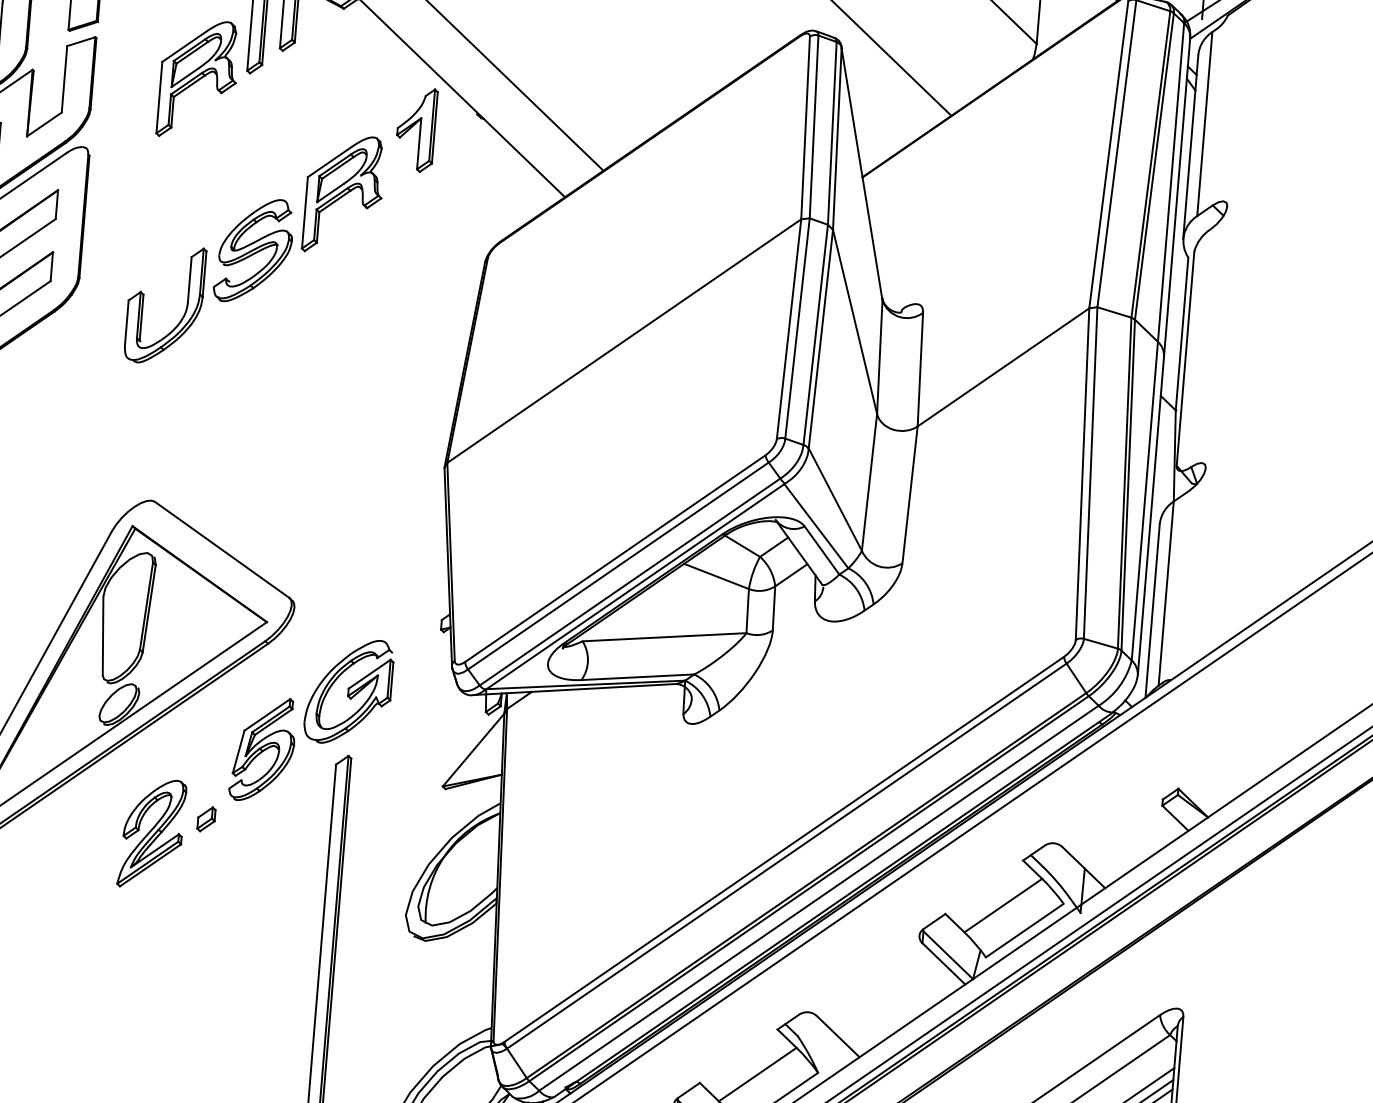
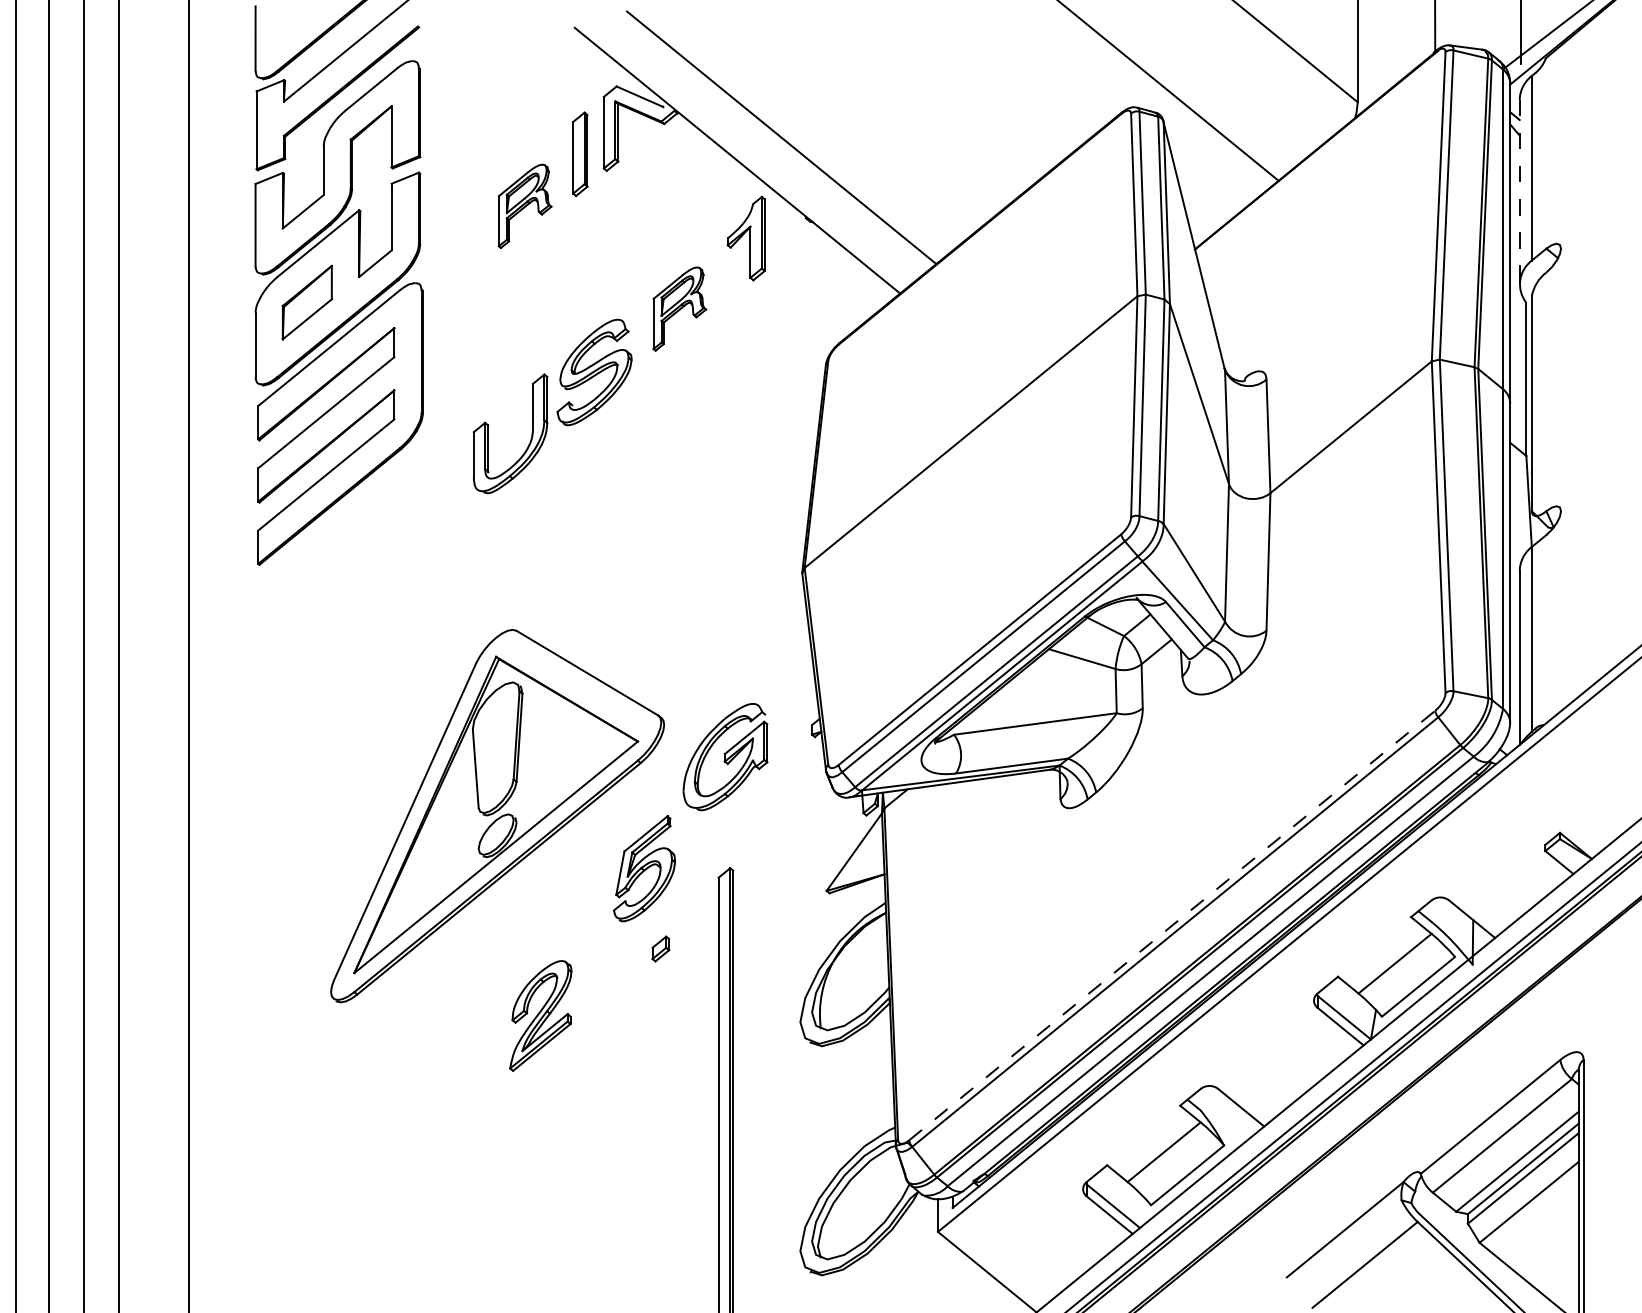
part: (197, 79) -> (524, 206), size x0.7
line: (1190, 147) -> (1519, 192), solid -> dashed
part: (343, 193) -> (679, 308), size x0.7
part: (349, 692) -> (725, 757), moved
part: (206, 818) -> (660, 948), moved
part: (151, 833) -> (540, 1015), moved
line: (784, 849) -> (1172, 925), solid -> dashed

